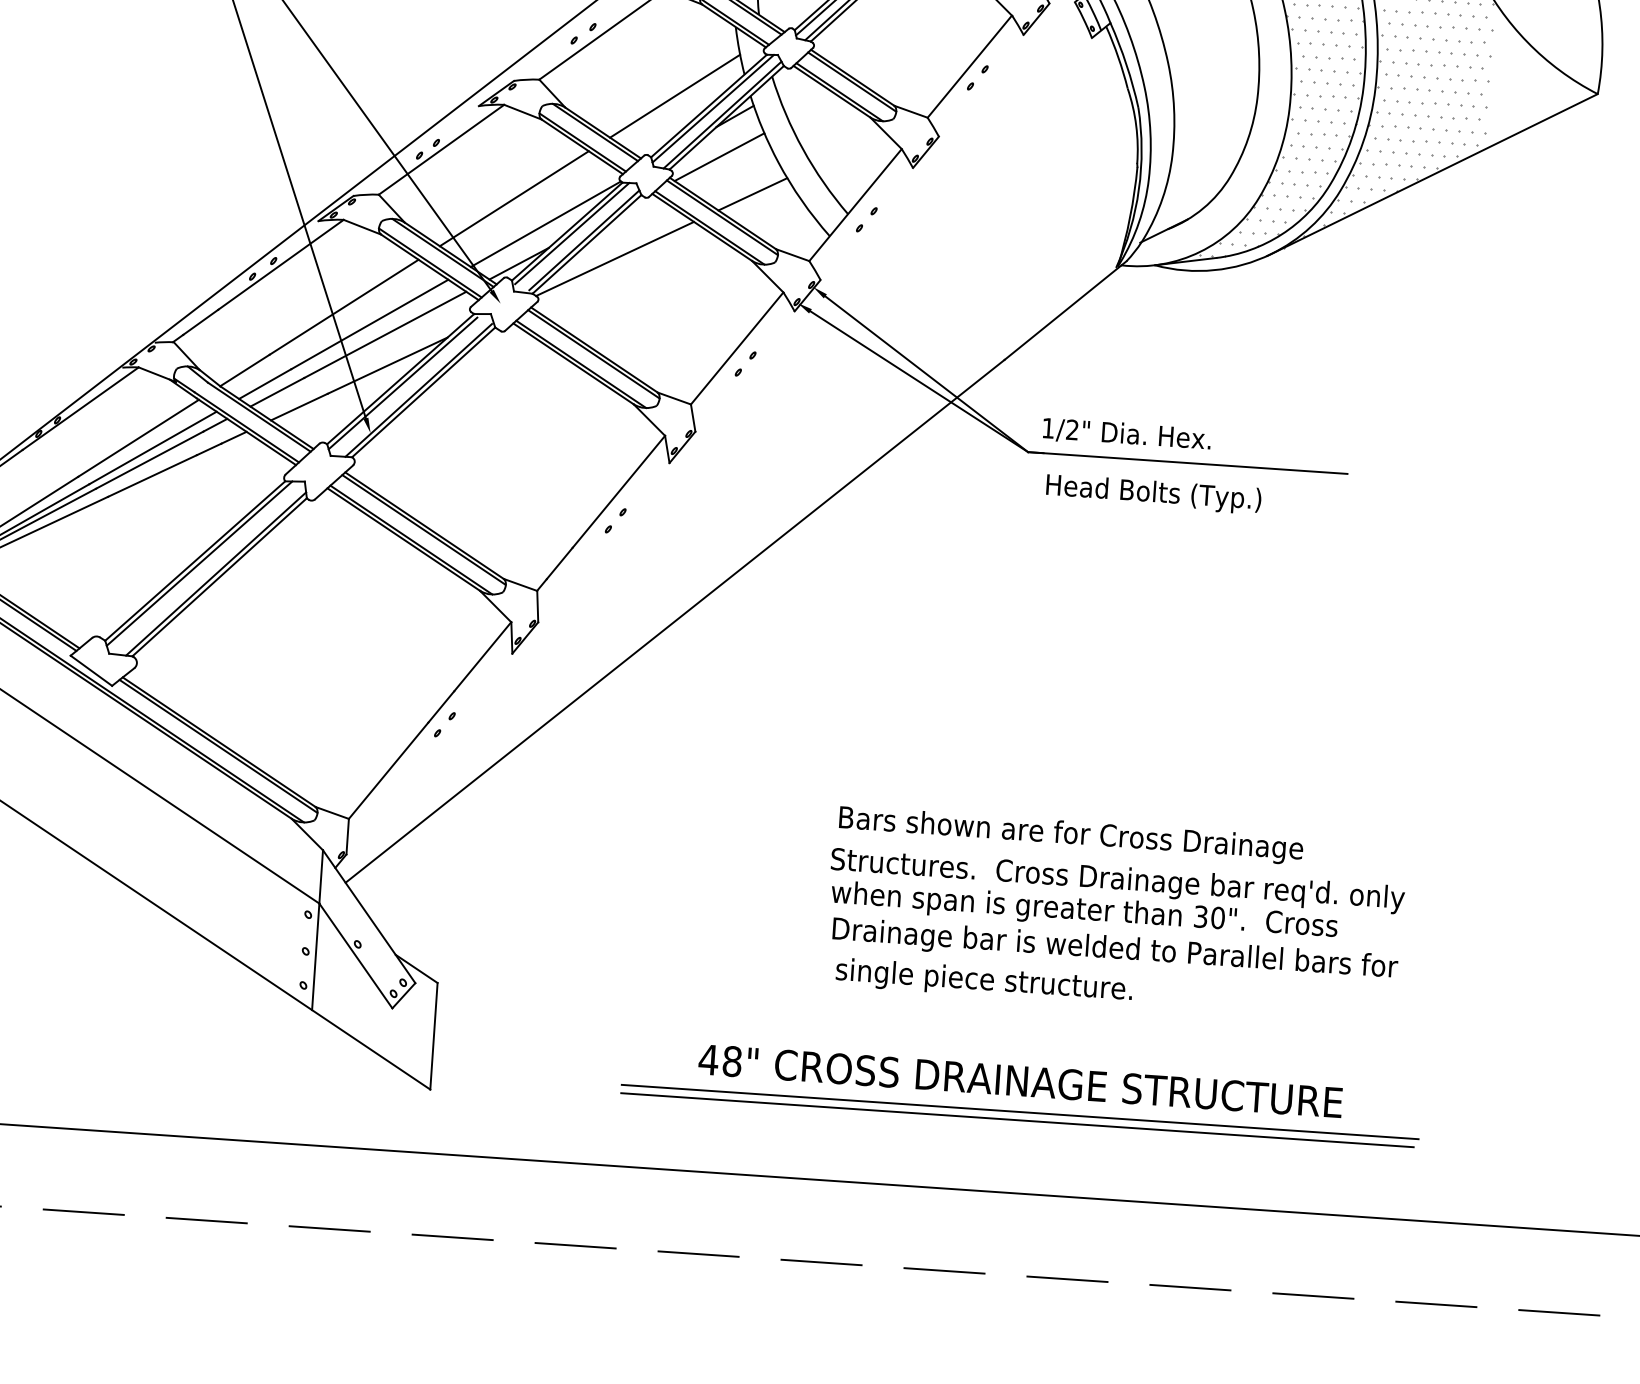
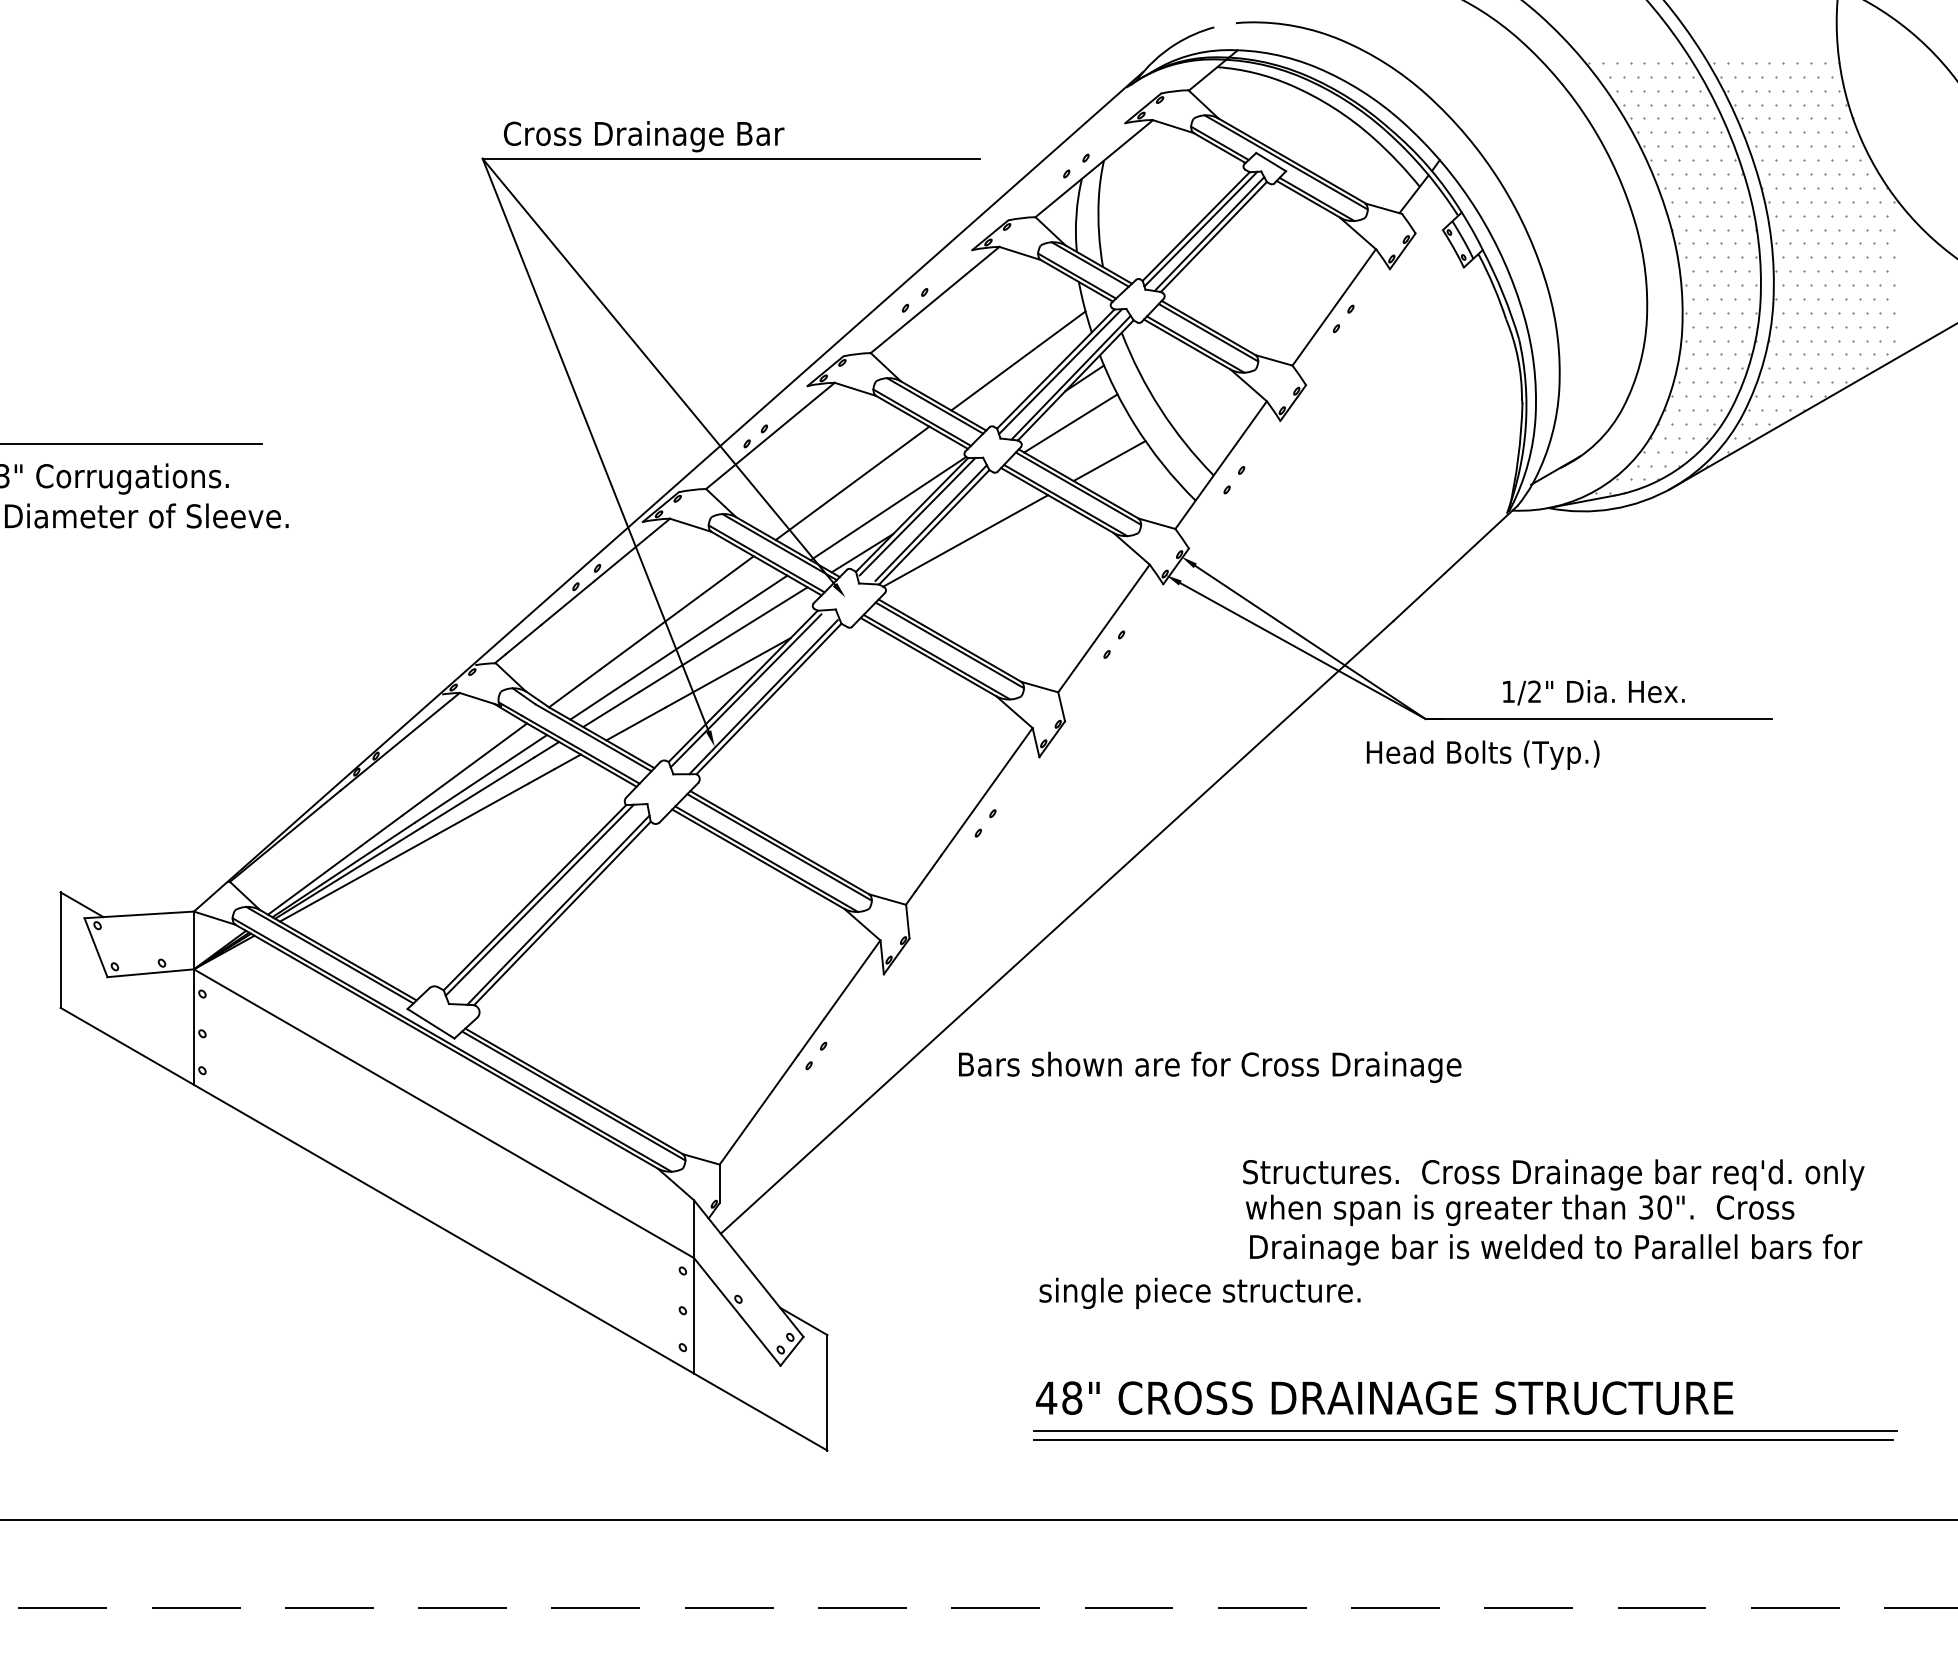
text: (1126, 434) -> (1593, 692), moved
text: (1153, 493) -> (1482, 754), moved
text: (1071, 834) -> (1210, 1066), moved
text: (983, 981) -> (1199, 1293), moved
text: (1020, 1080) -> (1384, 1397), moved

